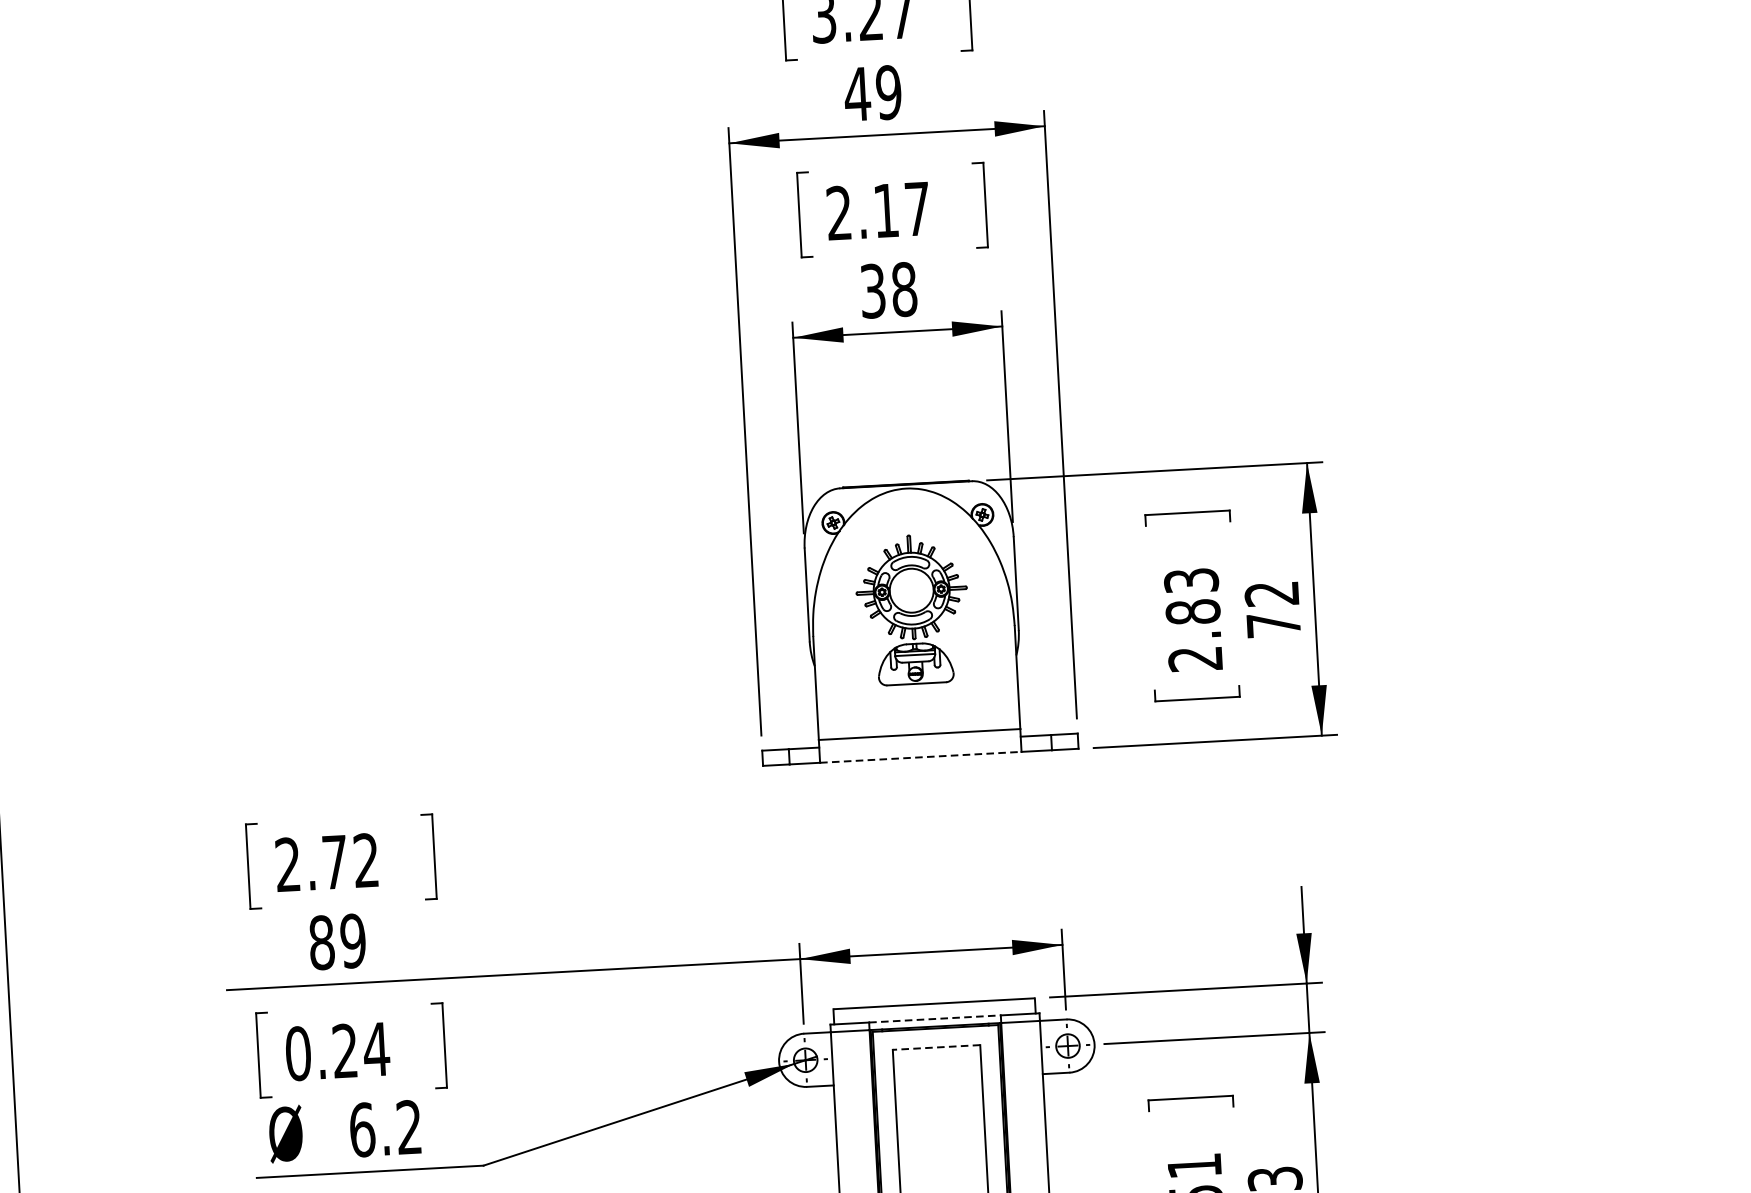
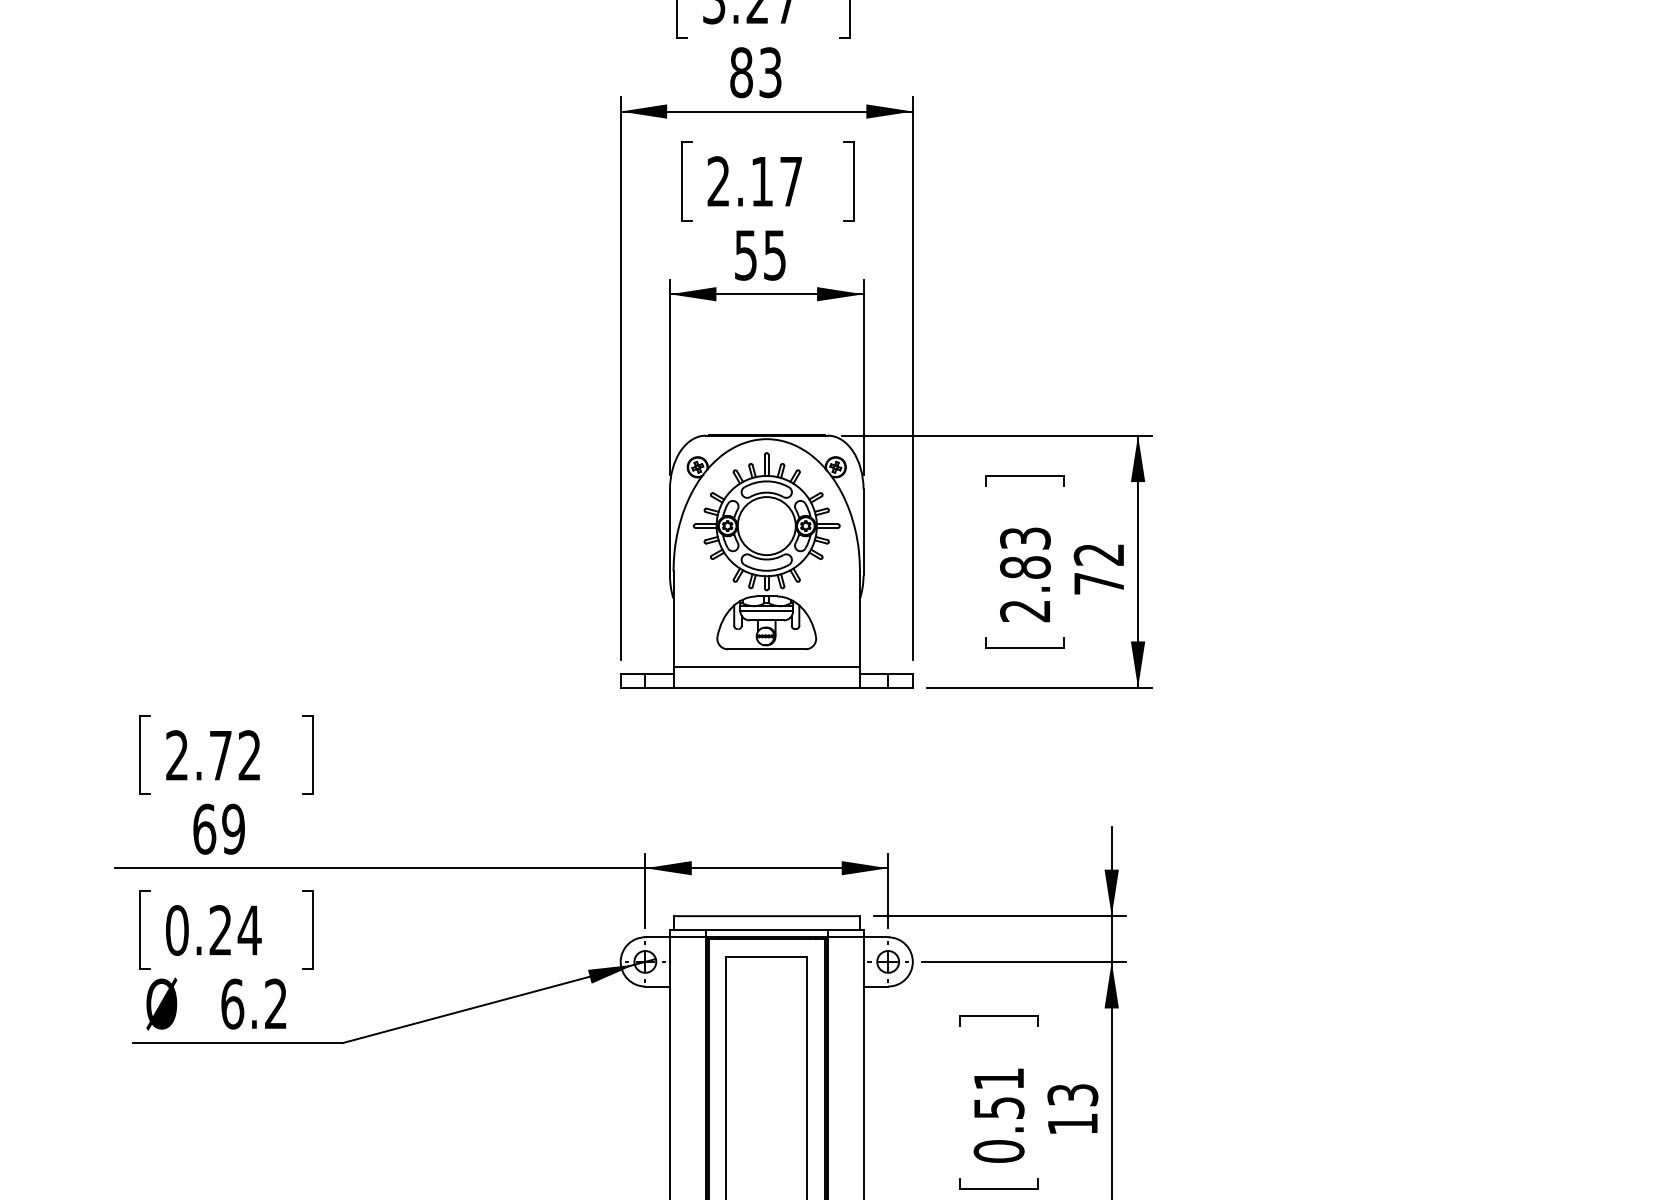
text: (872, 93) -> (755, 72), 49 -> 83
text: (888, 289) -> (760, 254), 38 -> 55
part: (912, 609) -> (766, 551), size x1.43
line: (921, 757) -> (767, 688), dashed -> solid
text: (321, 941) -> (204, 828), 89 -> 69
line: (934, 1019) -> (766, 930), dashed -> solid
line: (936, 1047) -> (766, 956), dashed -> solid

